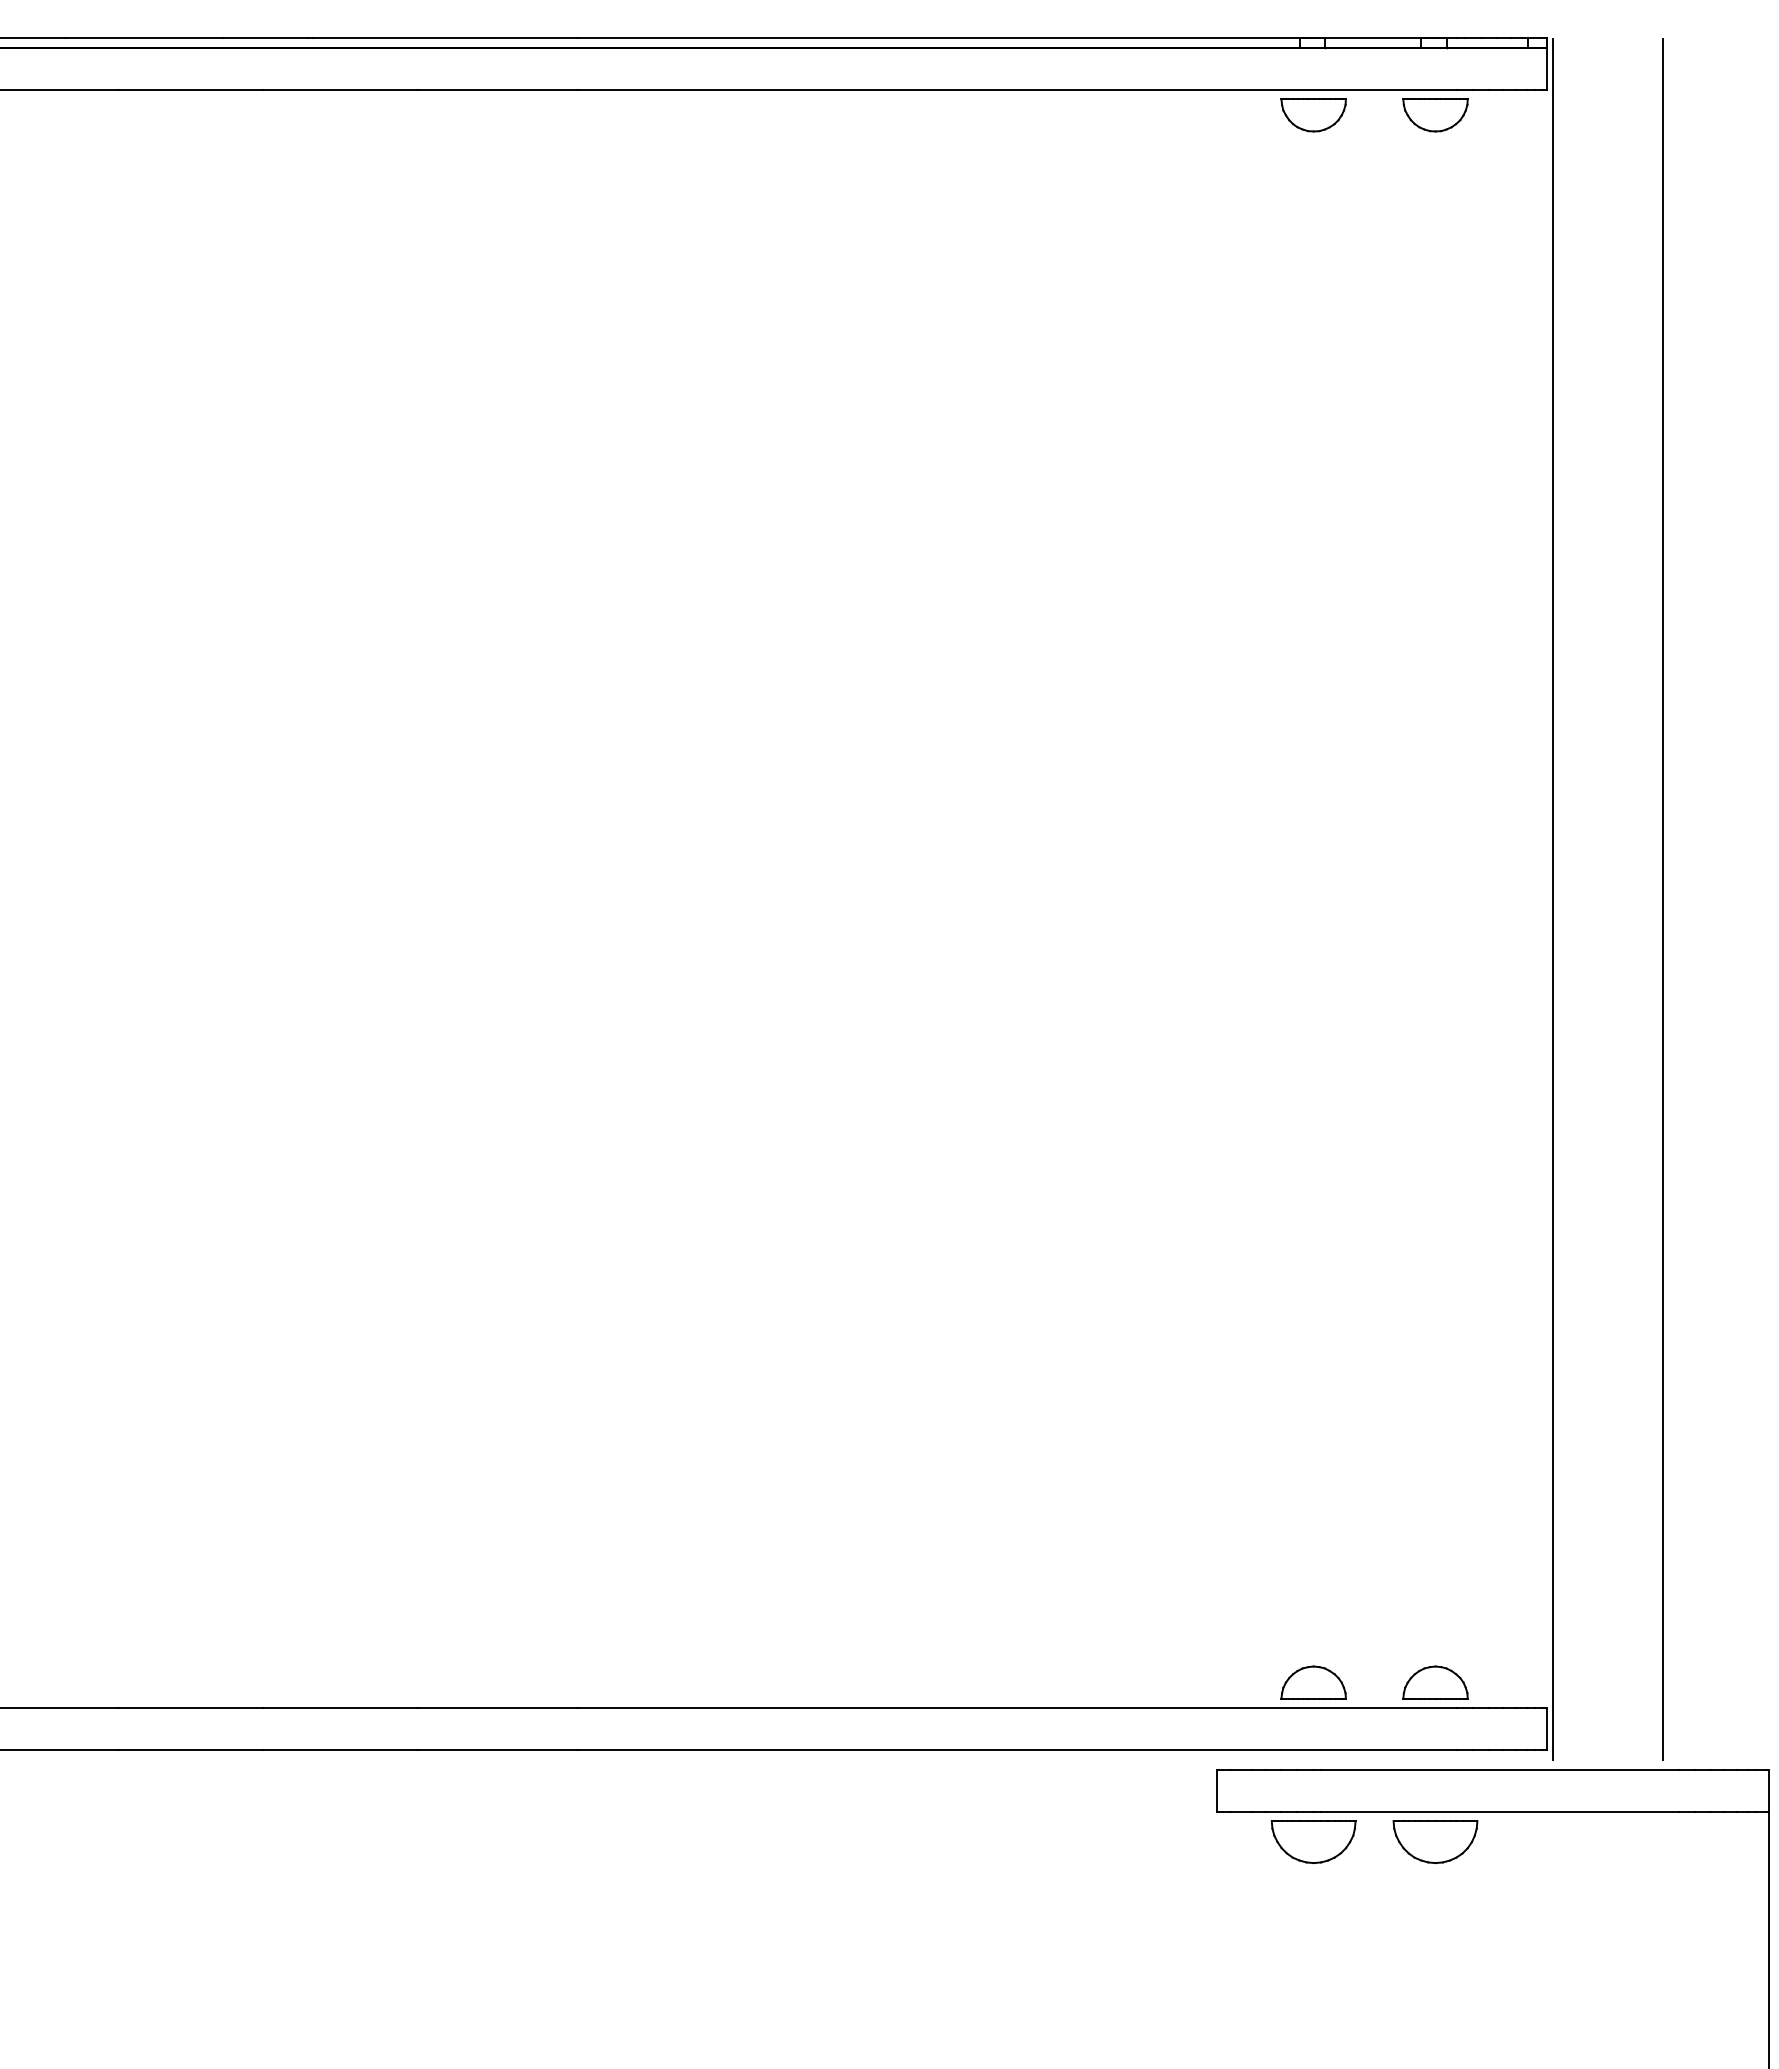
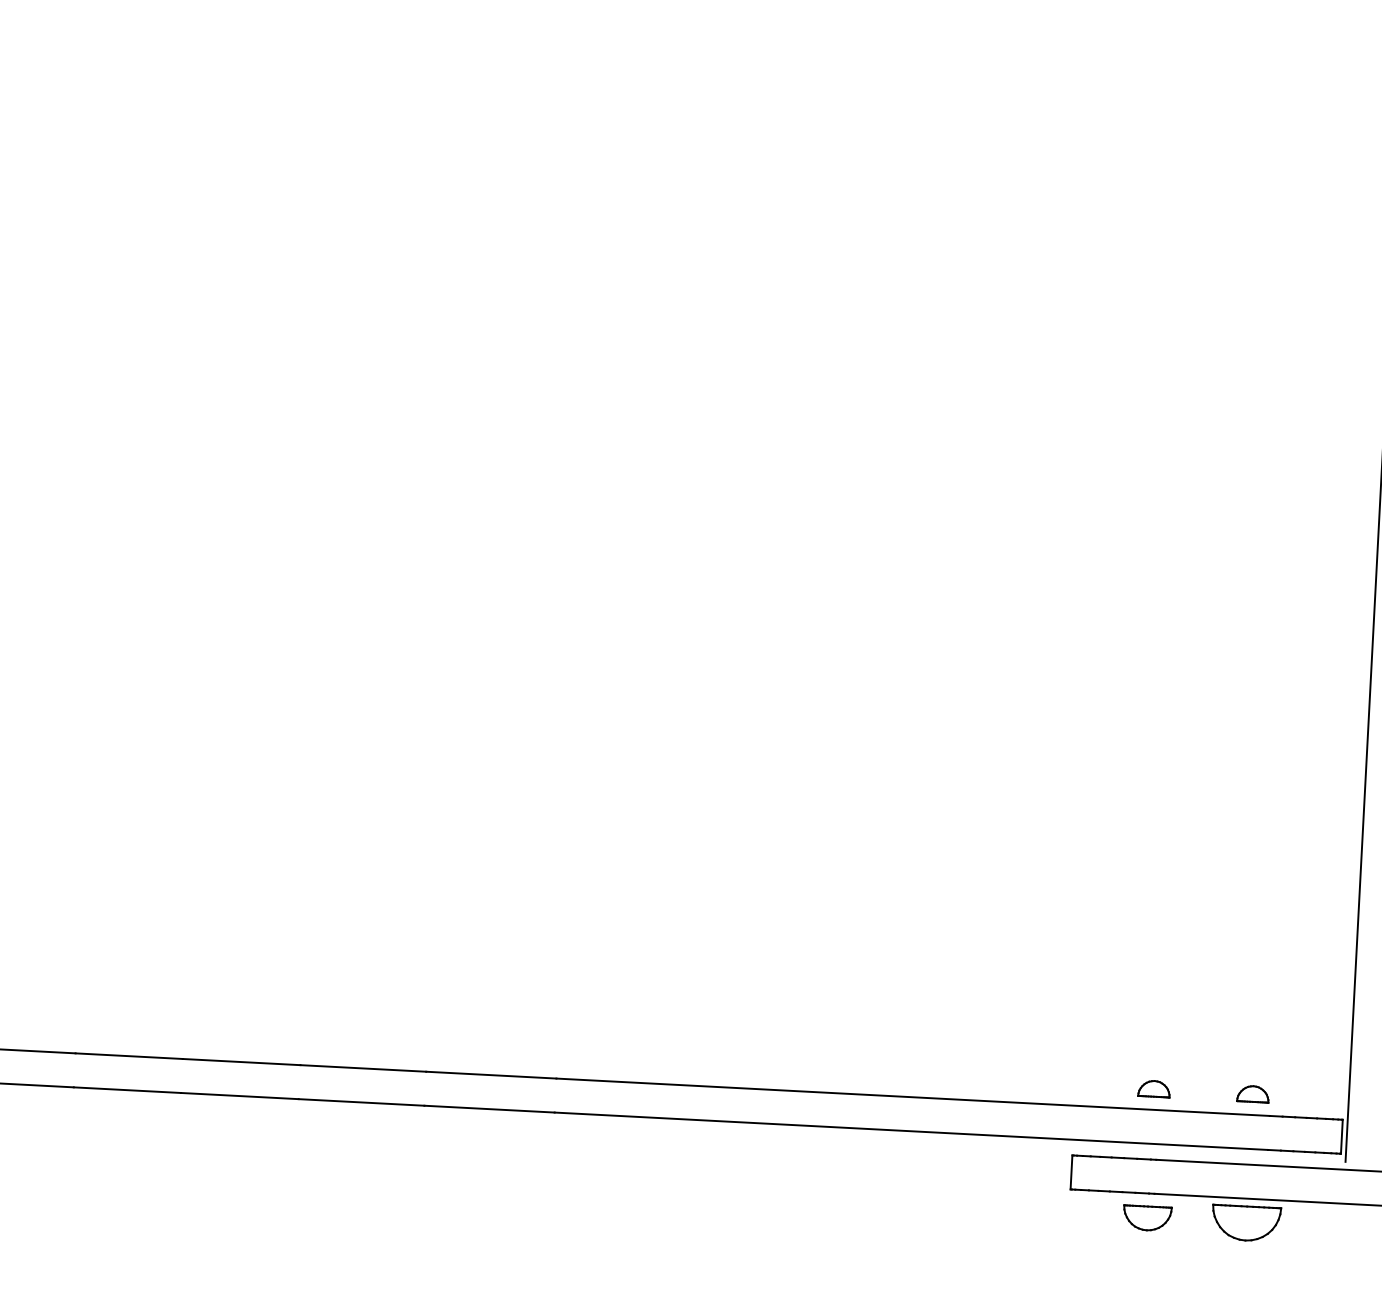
part: (1313, 1682) -> (1154, 1088), size x0.6
part: (1435, 1682) -> (1253, 1094), size x0.6
part: (1313, 1842) -> (1147, 1218), size x0.7

